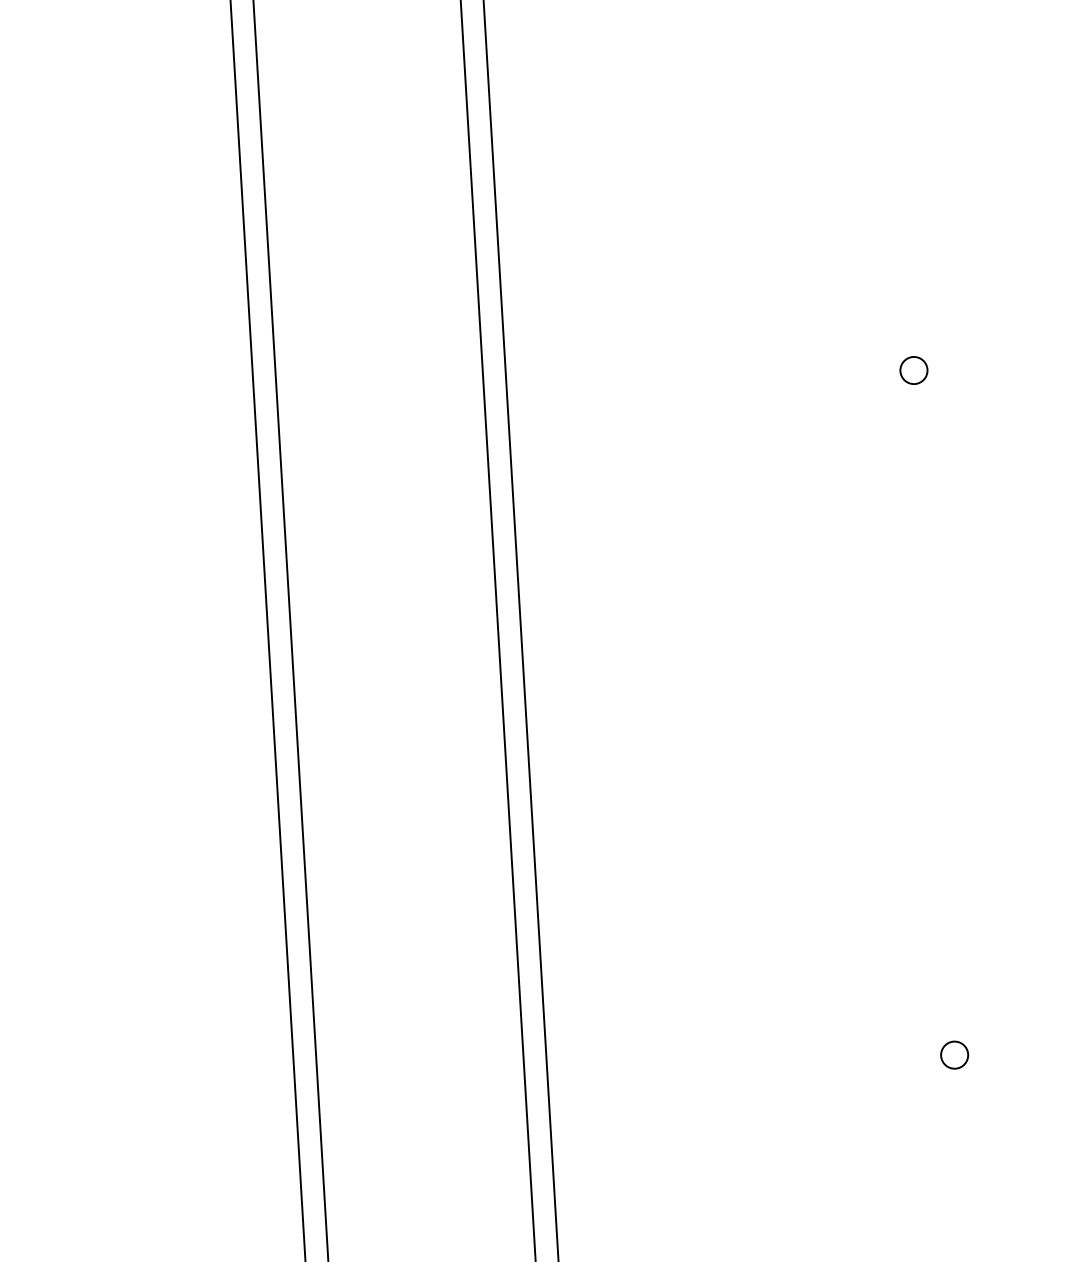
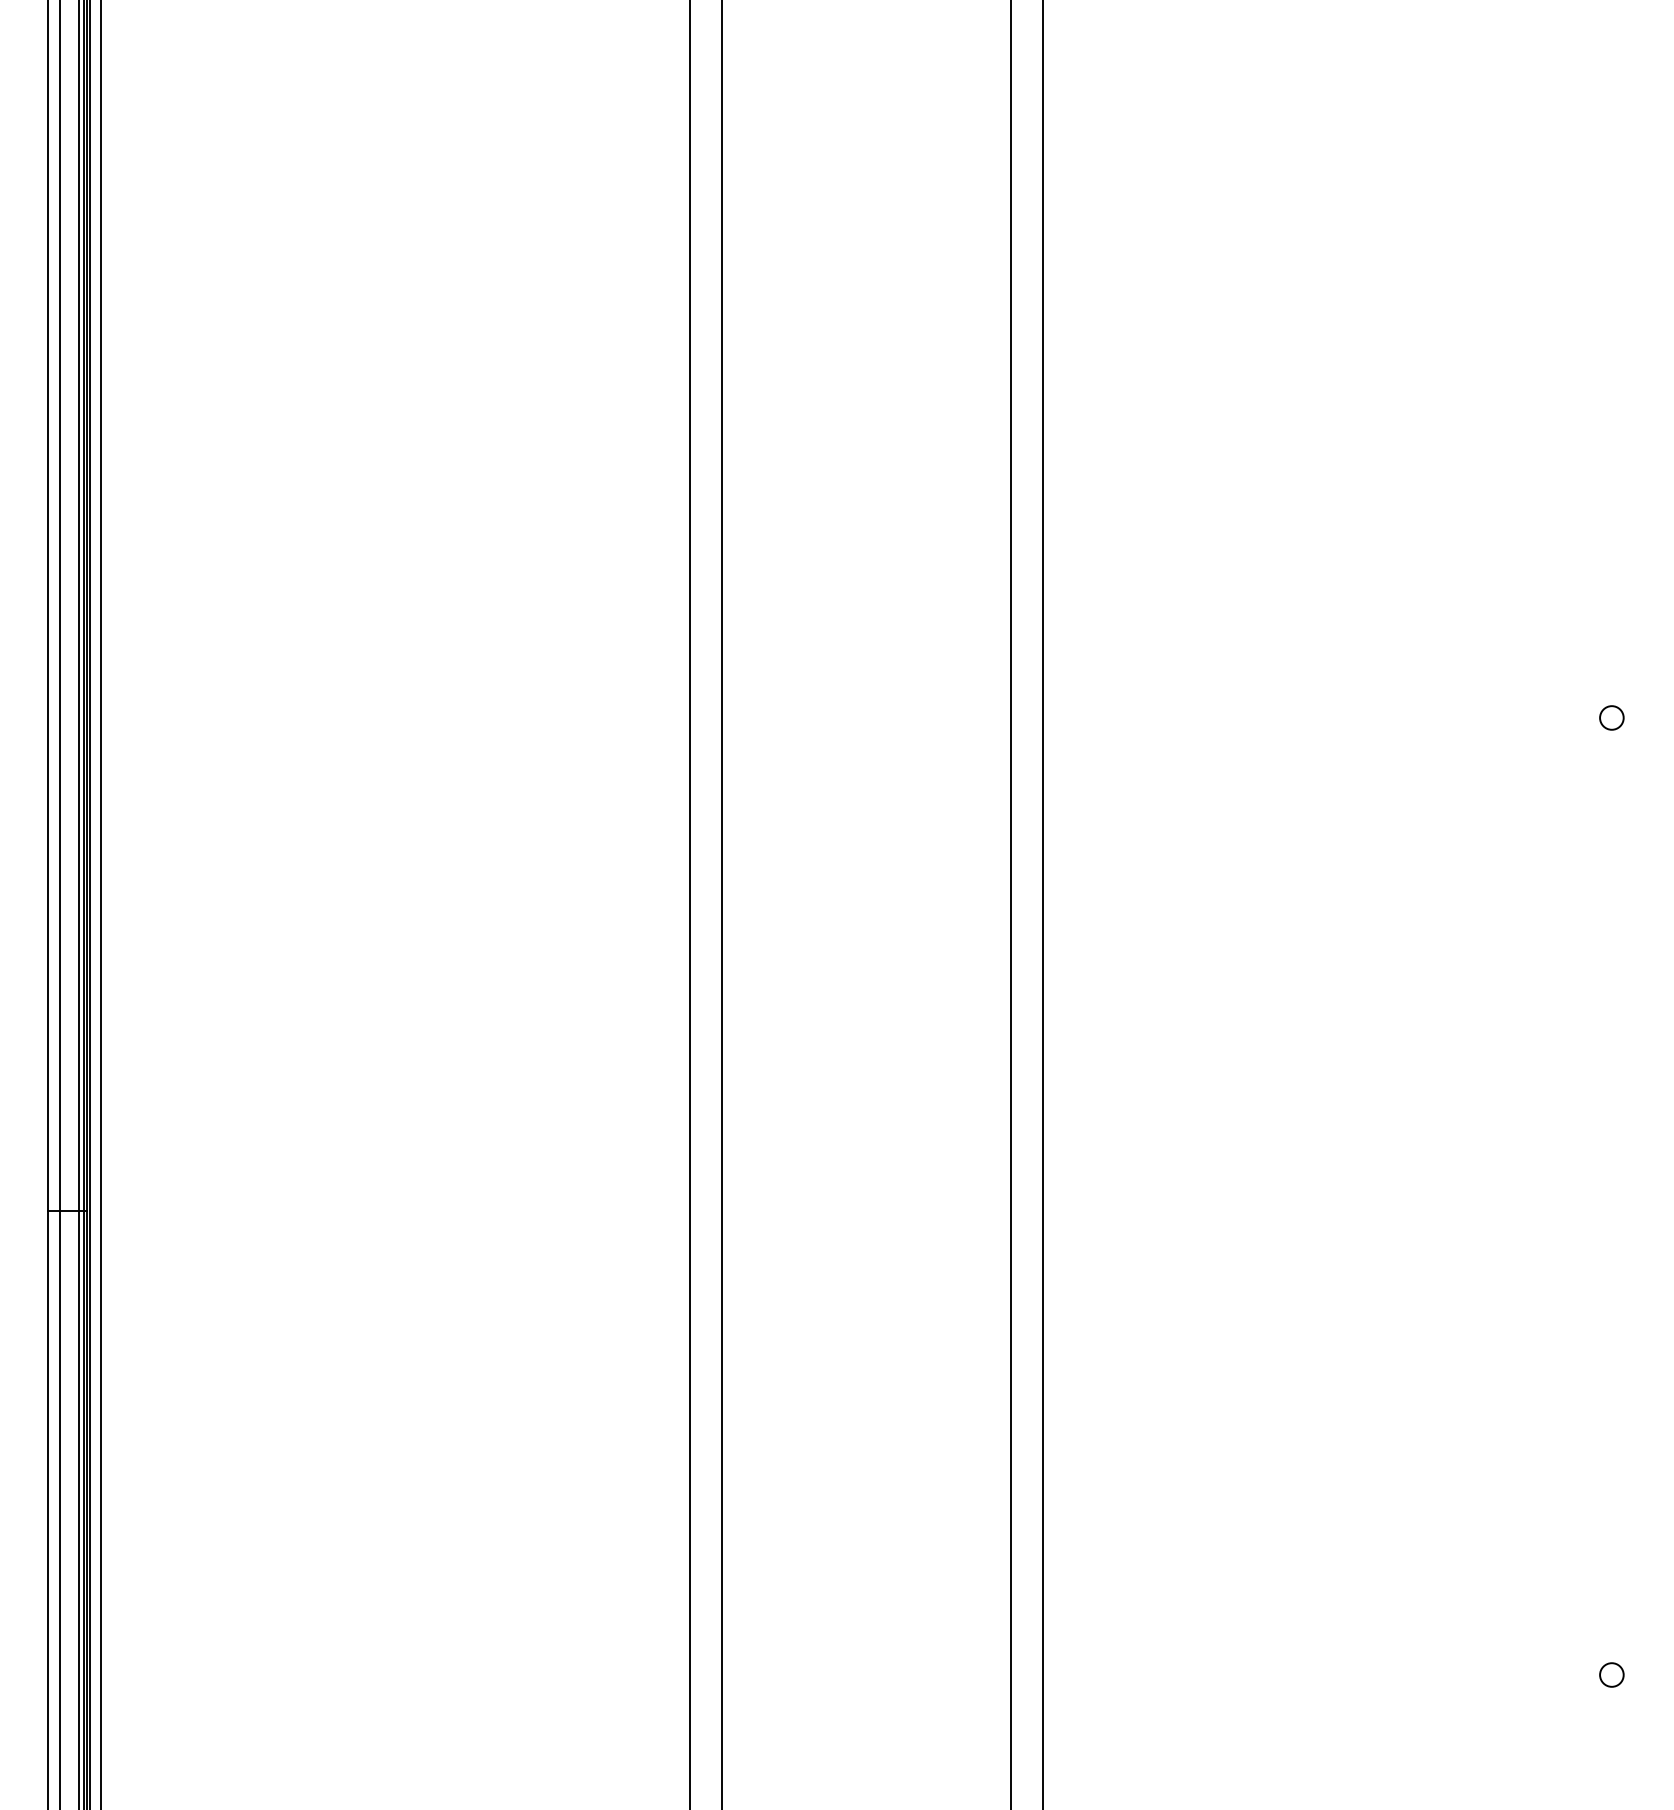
circle: (913, 370) -> (1611, 717), size x0.62
circle: (954, 1054) -> (1611, 1674), size x0.62

